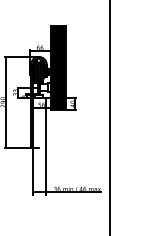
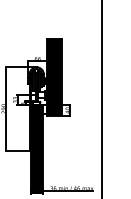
fill: (39, 145) -> (37, 148), added

